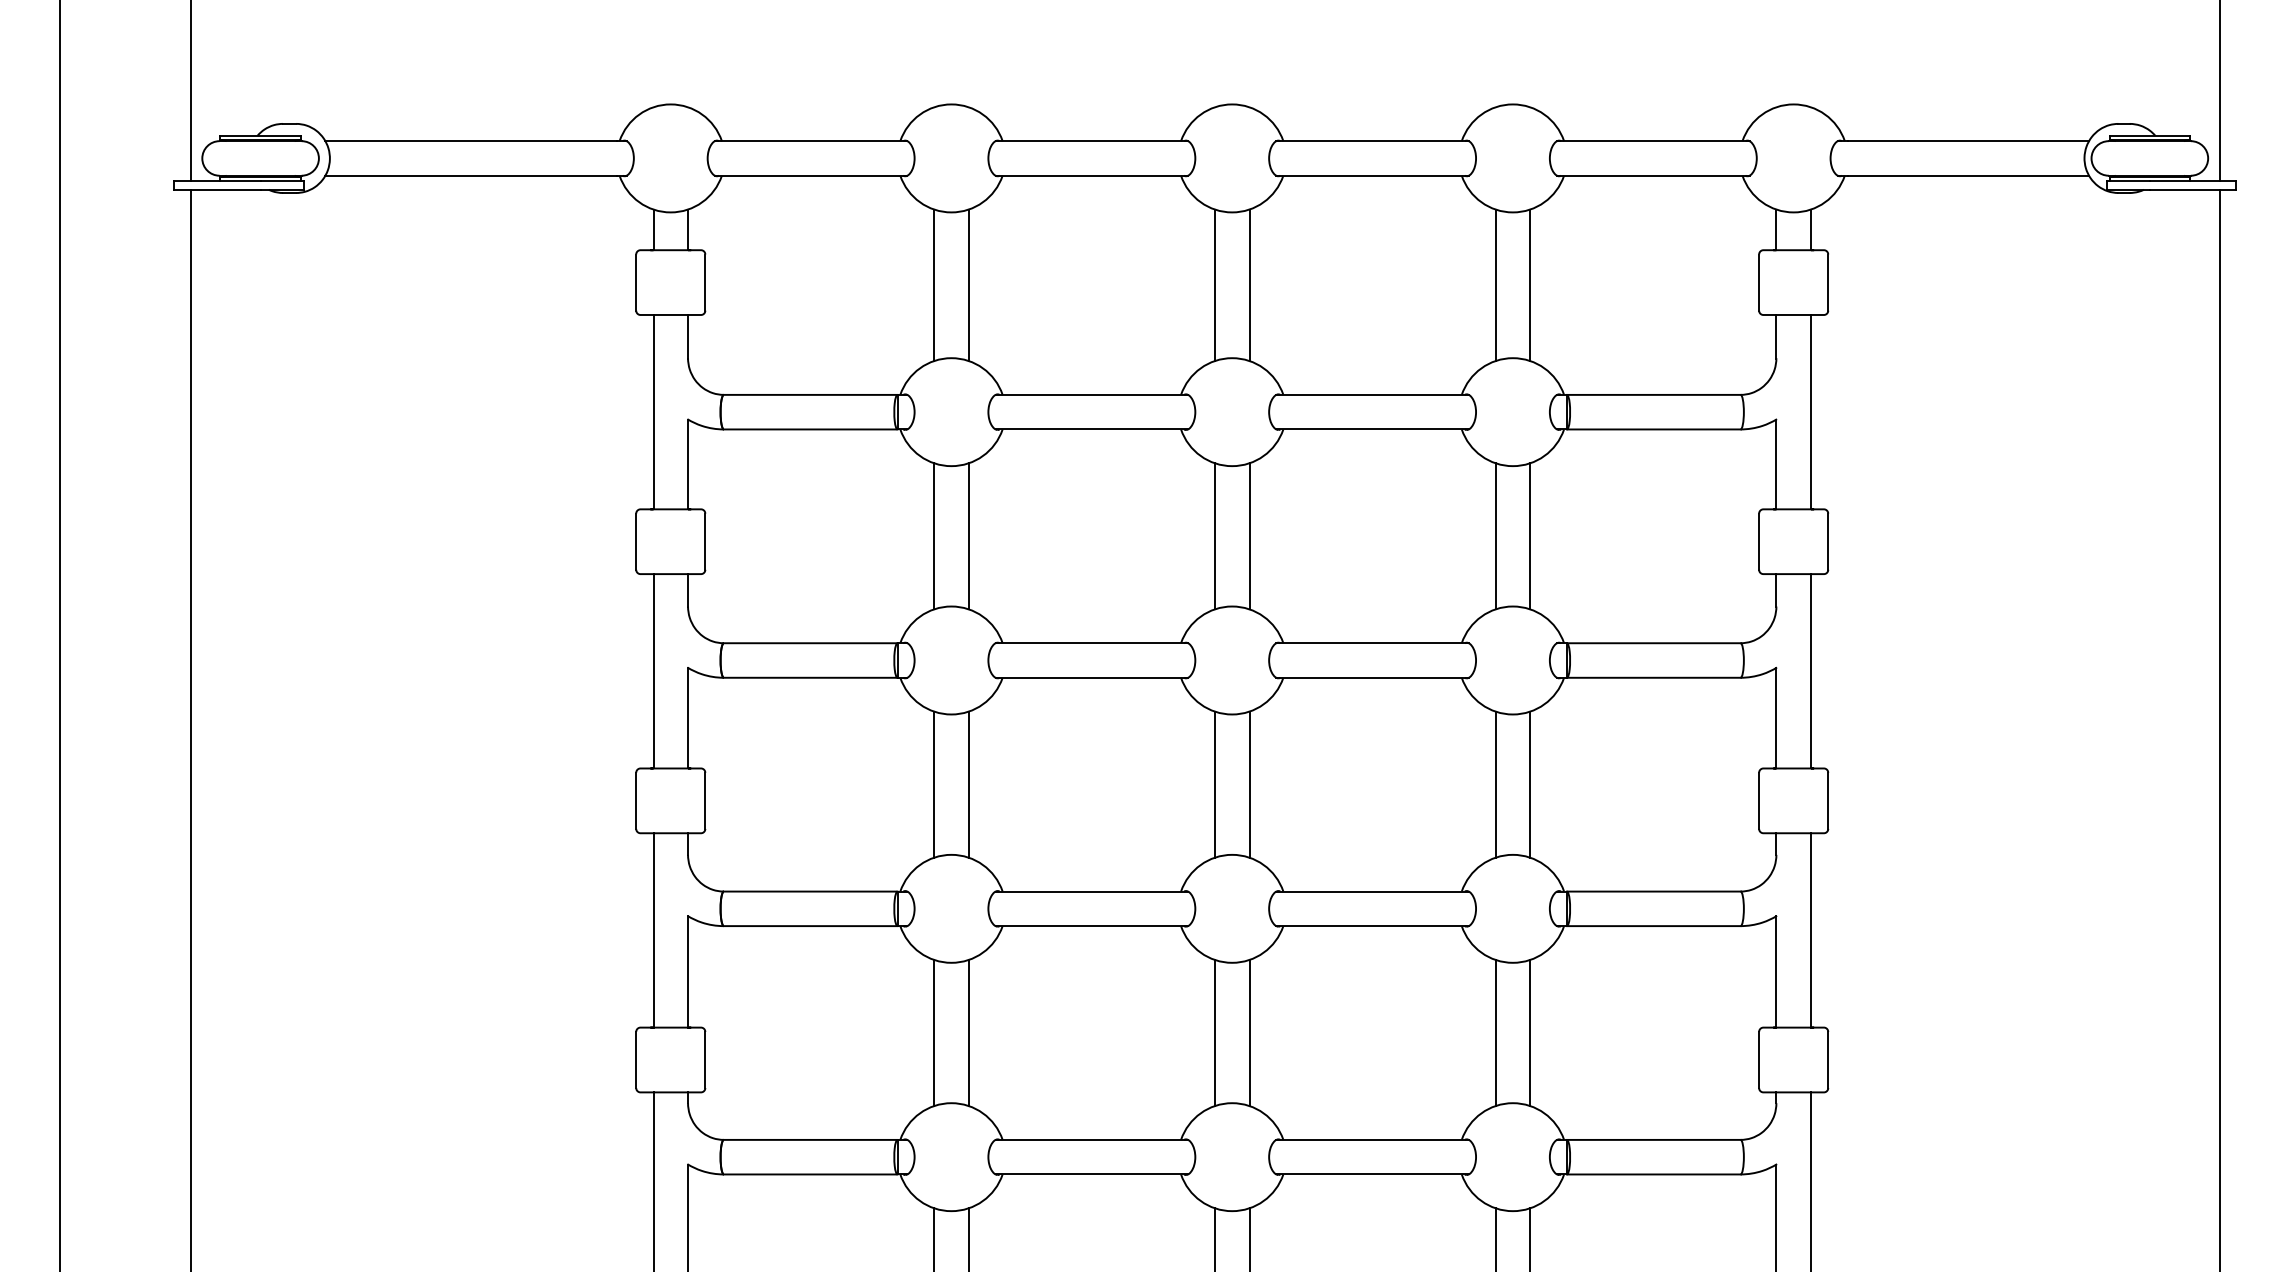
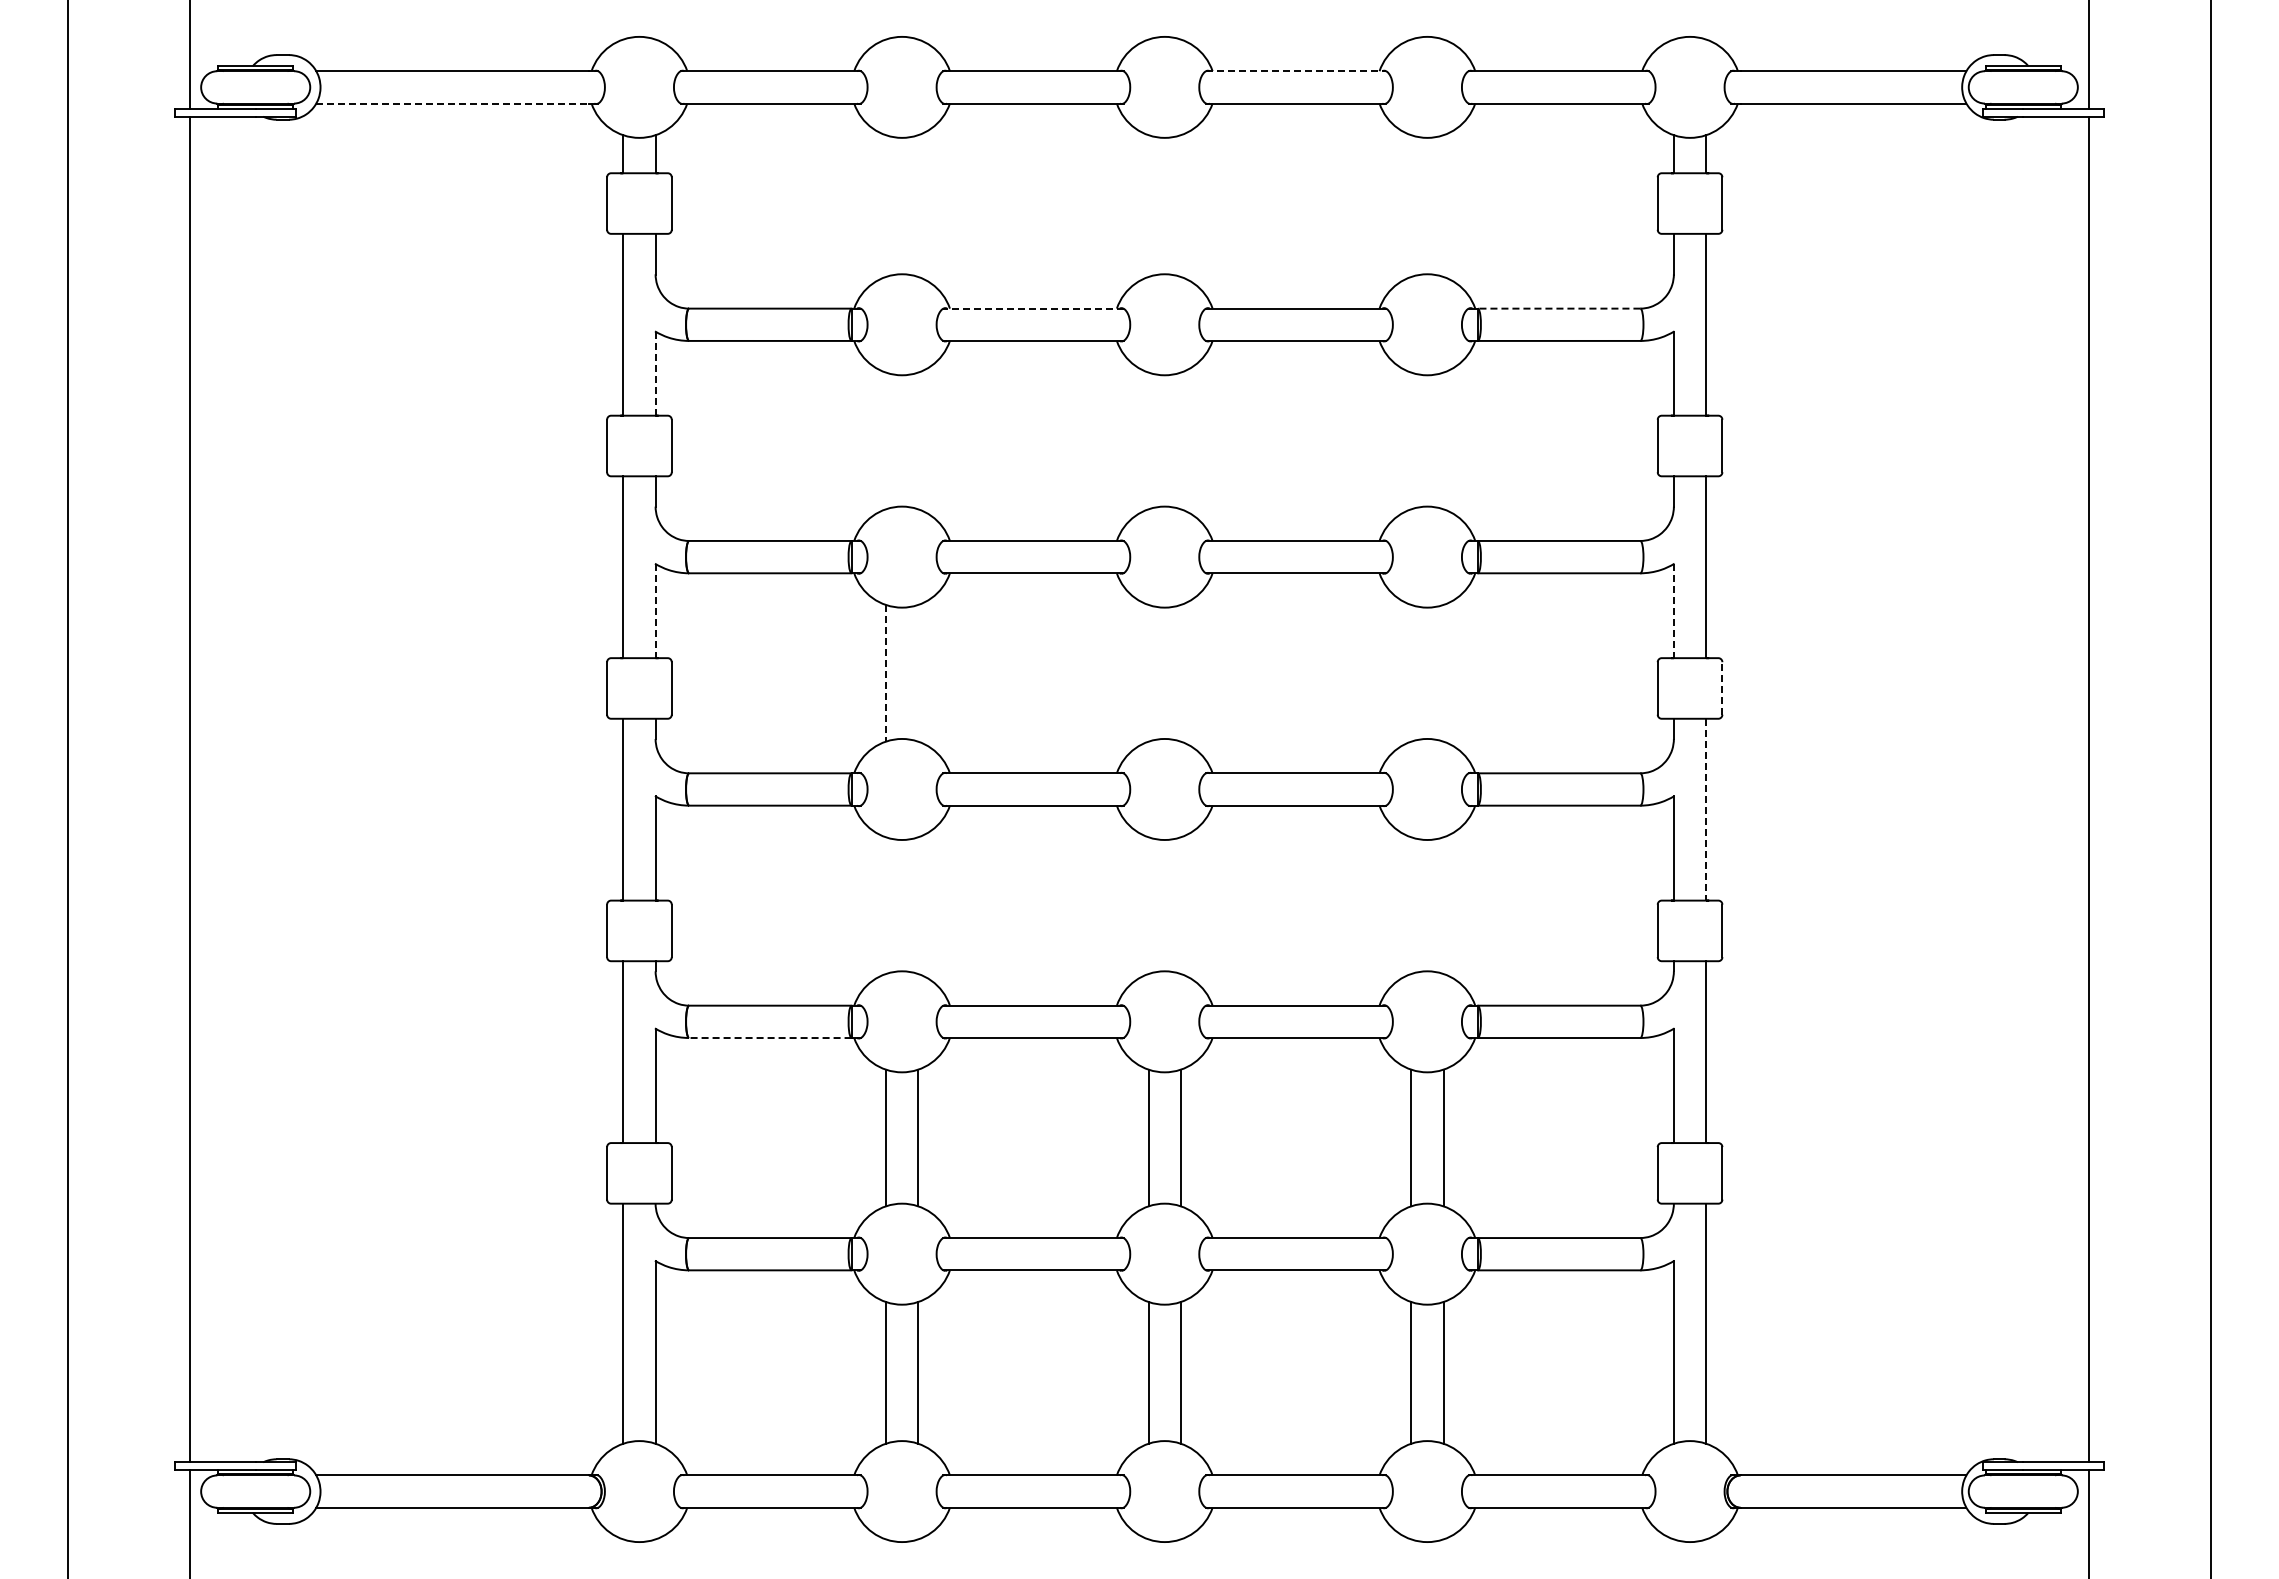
line: (1373, 141) -> (1296, 71), solid -> dashed
line: (472, 175) -> (453, 103), solid -> dashed
line: (933, 284) -> (885, 205), removed
line: (969, 284) -> (918, 205), removed
line: (1214, 284) -> (1148, 205), removed
line: (1249, 284) -> (1180, 205), removed
line: (1495, 284) -> (1411, 205), removed
line: (1530, 284) -> (1443, 205), removed
line: (1090, 394) -> (1032, 308), solid -> dashed
line: (1653, 394) -> (1558, 308), solid -> dashed
line: (687, 465) -> (655, 374), solid -> dashed
line: (933, 535) -> (885, 440), removed
line: (969, 535) -> (918, 440), removed
line: (1214, 535) -> (1148, 440), removed
line: (1249, 535) -> (1180, 440), removed
line: (1495, 535) -> (1411, 440), removed
line: (1530, 535) -> (1443, 440), removed
line: (687, 718) -> (655, 611), solid -> dashed
line: (1775, 718) -> (1673, 611), solid -> dashed
line: (933, 784) -> (885, 673), solid -> dashed
line: (969, 784) -> (918, 673), removed
line: (1214, 784) -> (1148, 673), removed
line: (1249, 784) -> (1180, 673), removed
line: (1495, 784) -> (1411, 673), removed
line: (1530, 784) -> (1443, 673), removed
line: (1828, 799) -> (1722, 687), solid -> dashed
line: (1811, 930) -> (1706, 809), solid -> dashed
line: (933, 1032) -> (885, 905), removed
line: (969, 1032) -> (918, 905), removed
line: (1214, 1032) -> (1148, 905), removed
line: (1249, 1032) -> (1180, 905), removed
line: (1495, 1032) -> (1411, 905), removed
line: (1530, 1032) -> (1443, 905), removed
line: (809, 1174) -> (769, 1038), solid -> dashed

